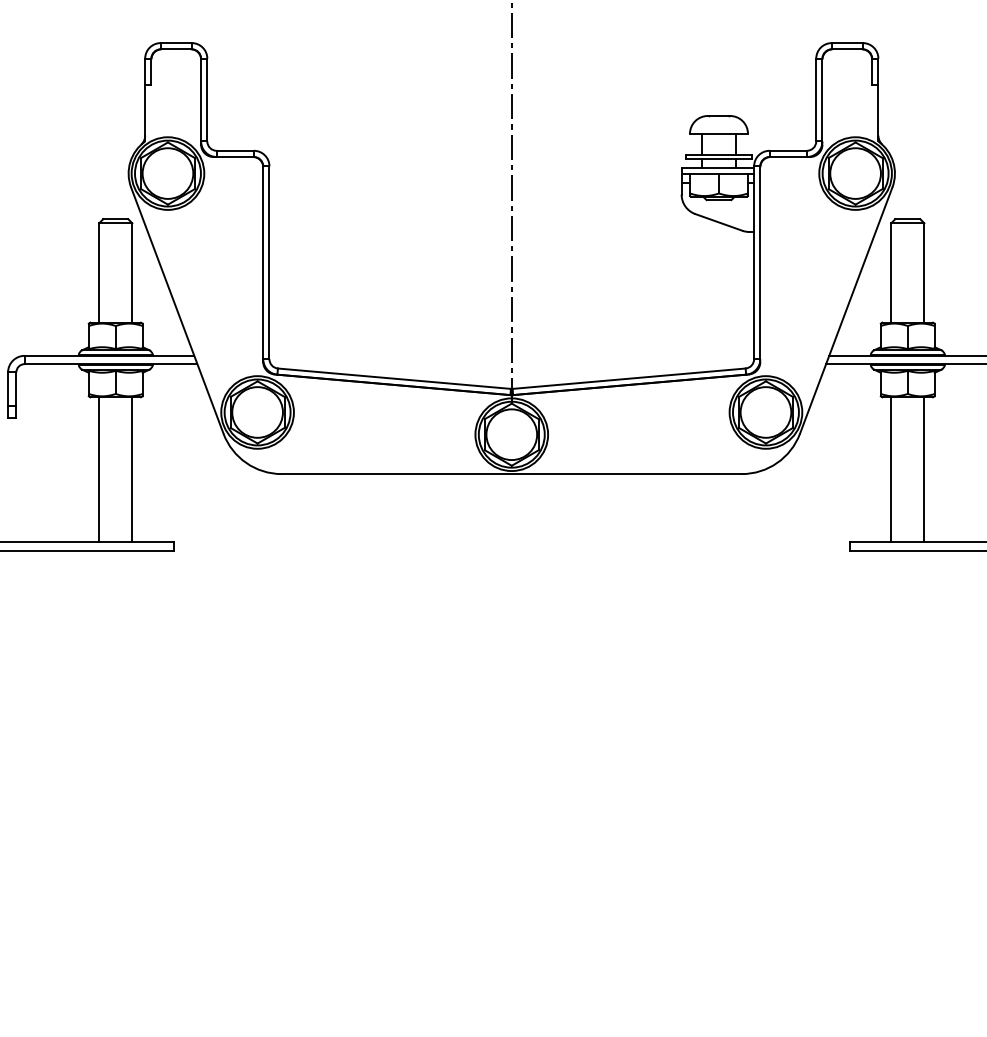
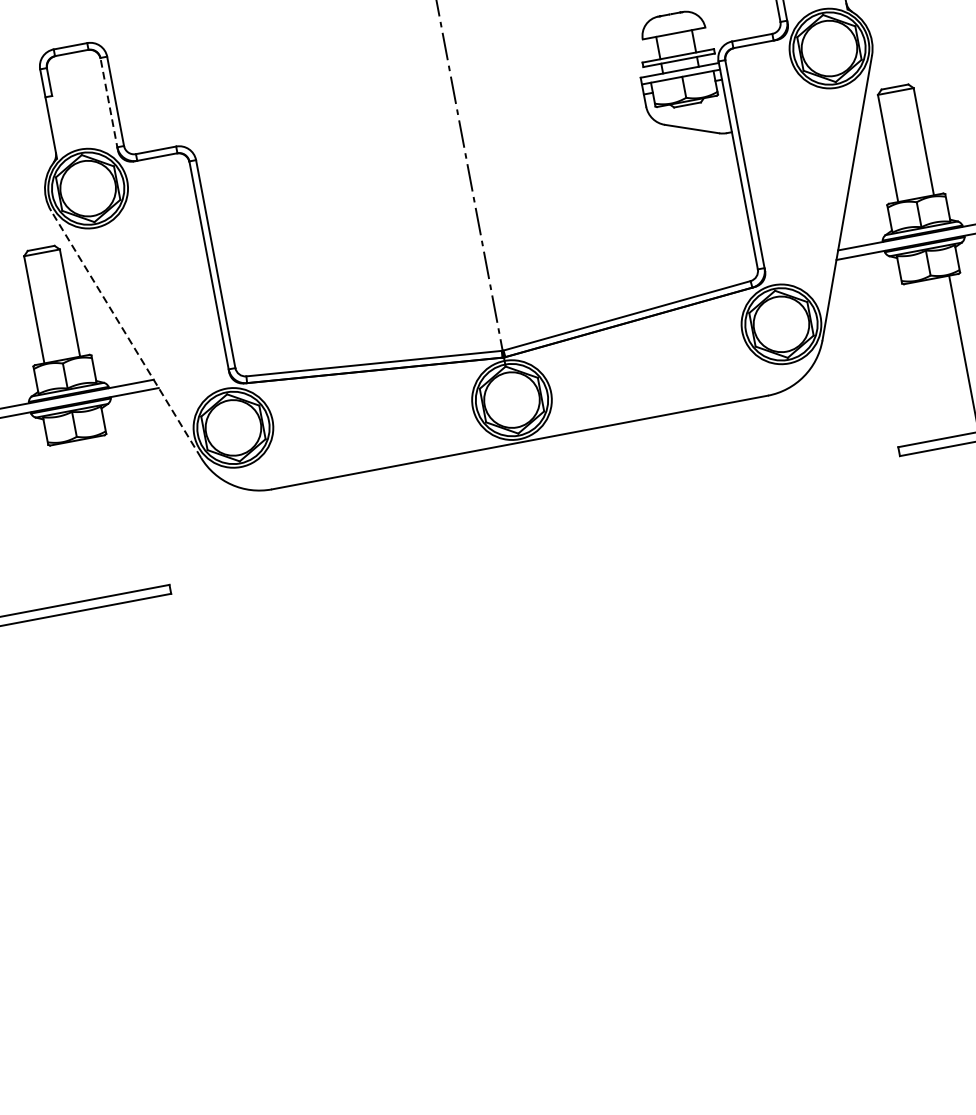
line: (201, 101) -> (109, 104), solid -> dashed
line: (177, 310) -> (126, 334), solid -> dashed
line: (99, 469) -> (74, 521), removed
line: (132, 469) -> (110, 514), removed
line: (891, 469) -> (928, 360), removed

